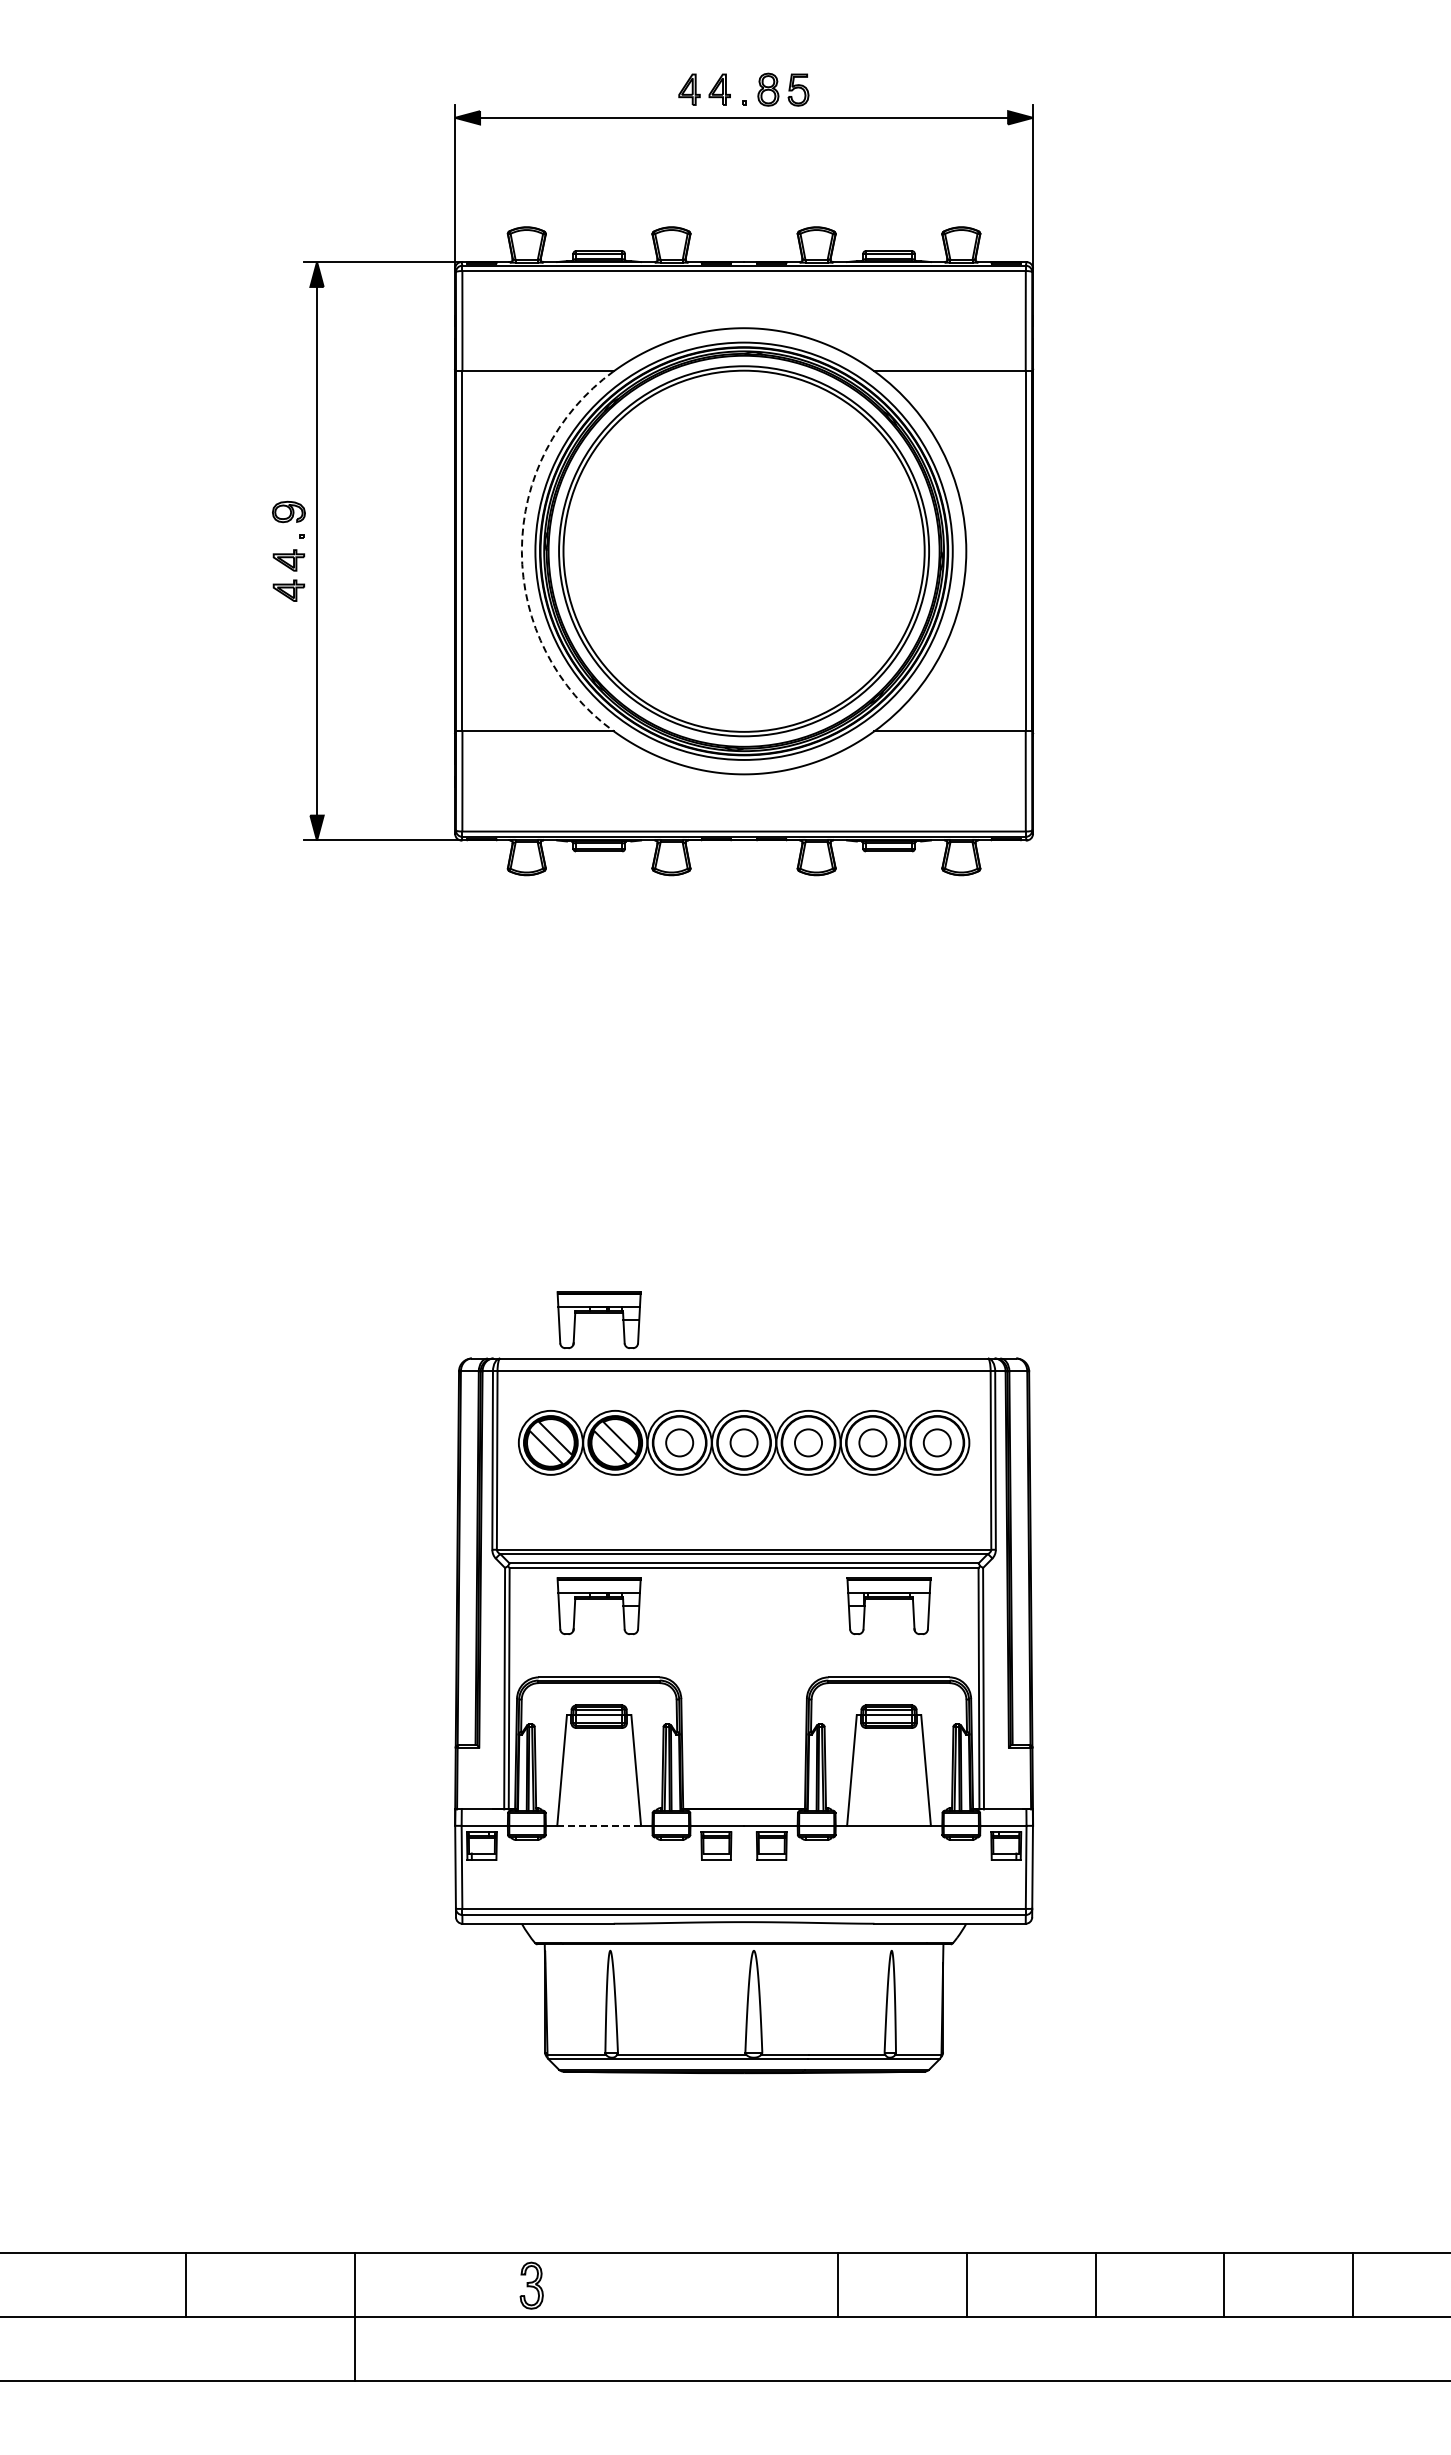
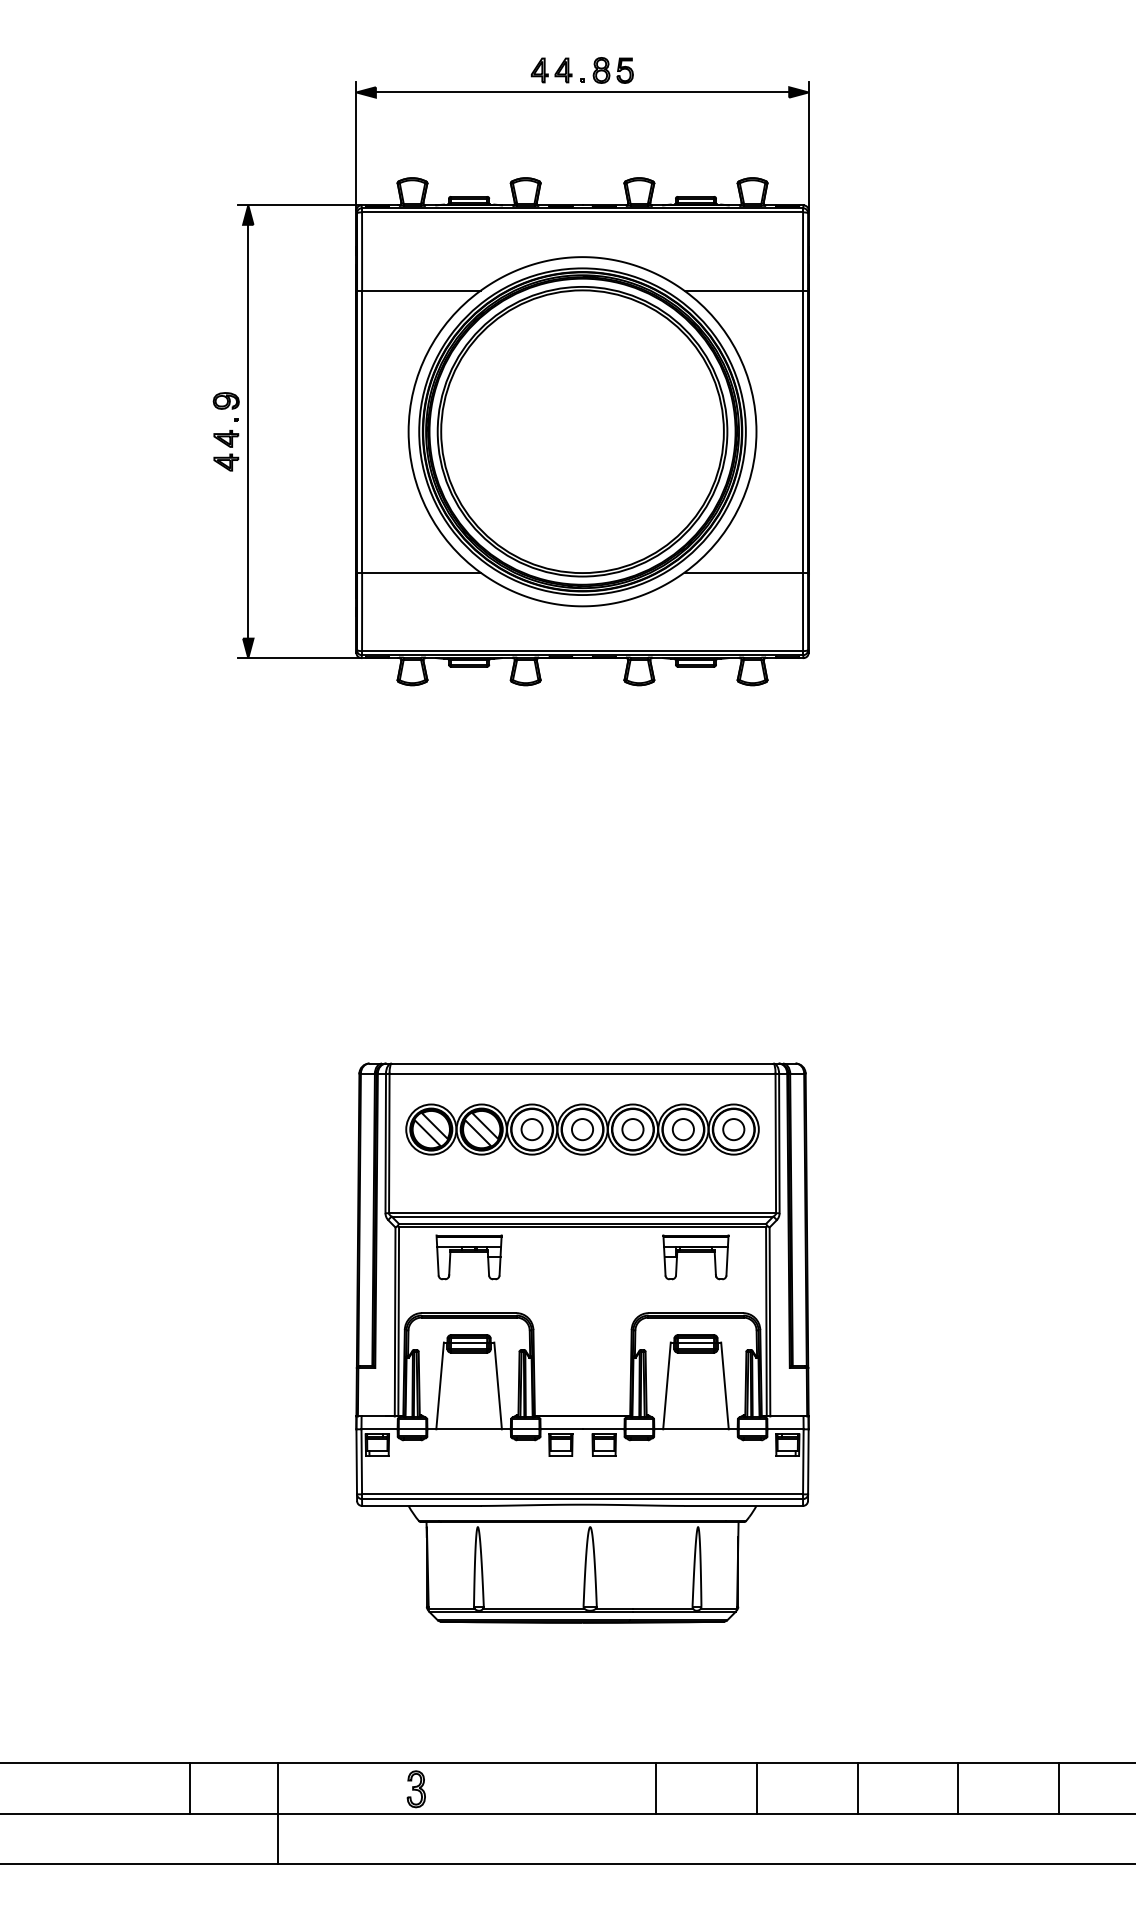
arc: (521, 551) -> (408, 431), dashed -> solid
part: (598, 1313) -> (468, 1028), removed
line: (599, 1825) -> (469, 1429), dashed -> solid
line: (186, 2284) -> (189, 1788), moved

